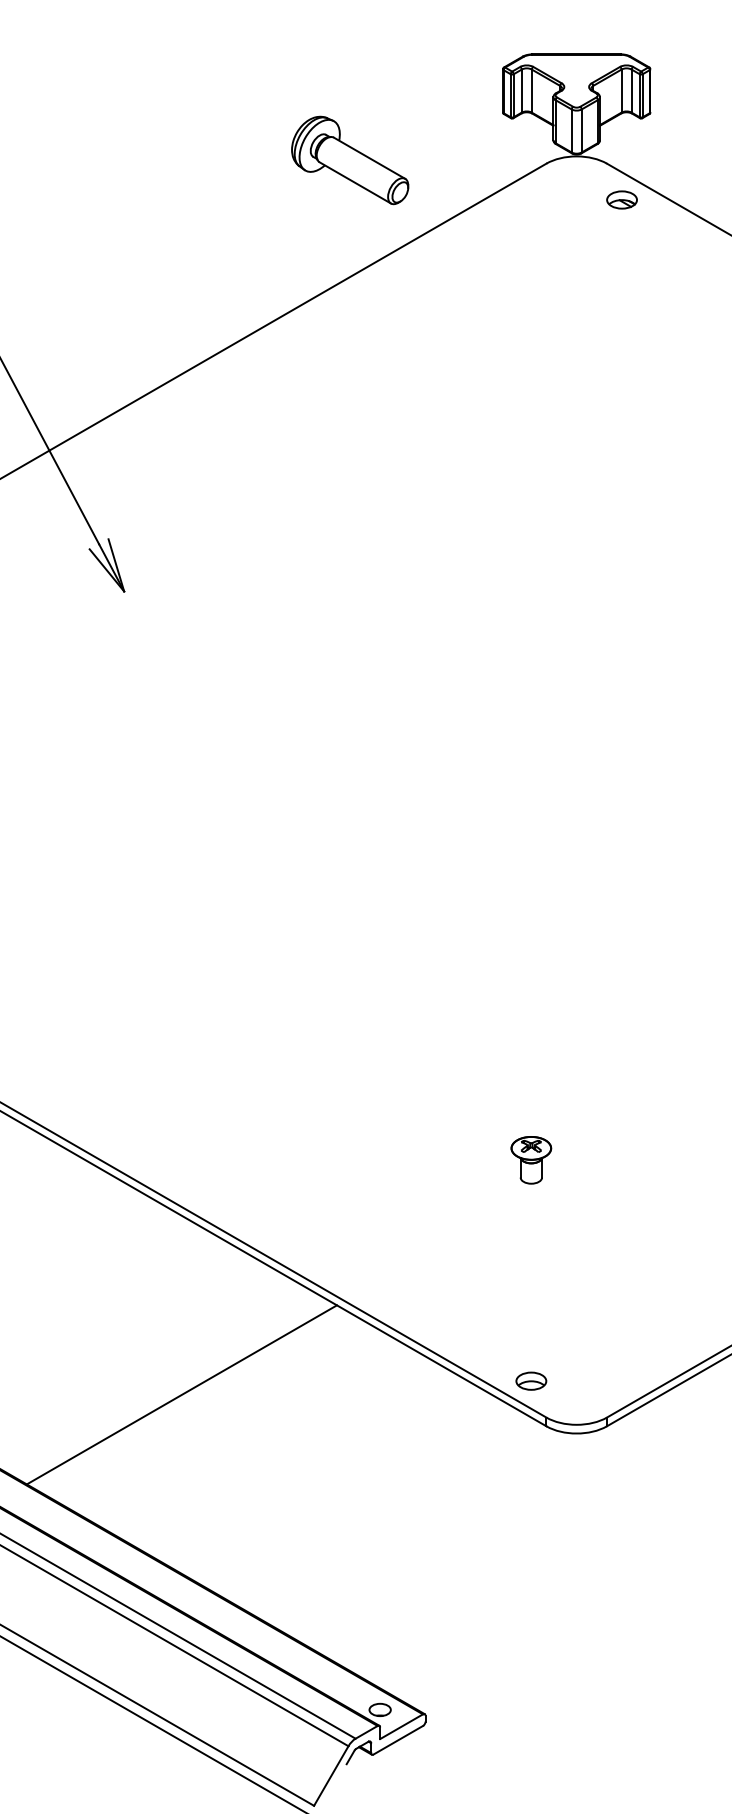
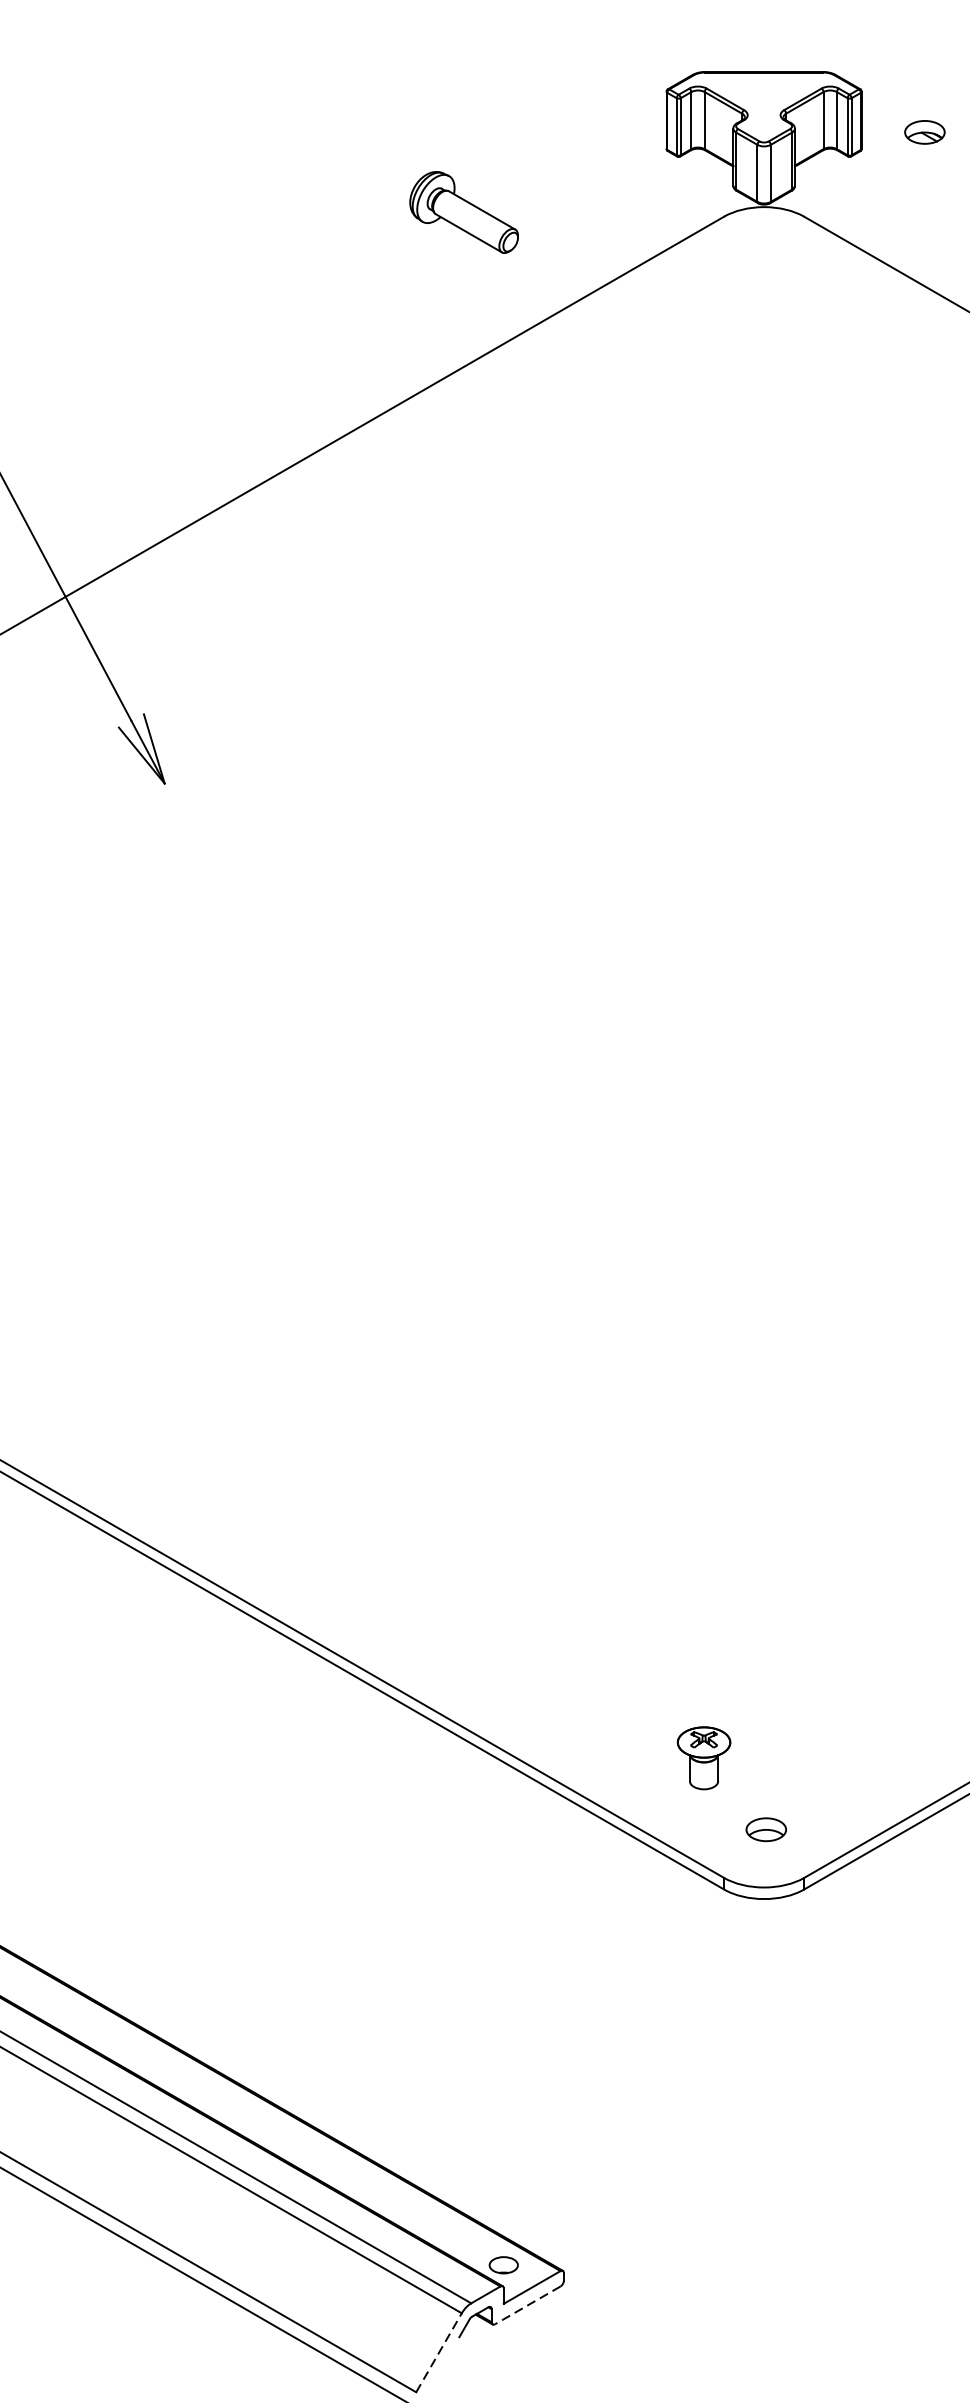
part: (350, 160) -> (464, 212), size x0.7
part: (621, 199) -> (924, 131), moved
part: (531, 1160) -> (704, 1758), moved
part: (531, 1380) -> (766, 1828), moved
line: (181, 1394) -> (240, 1847), removed
line: (398, 1740) -> (528, 2305), solid -> dashed
line: (331, 1775) -> (439, 2352), solid -> dashed

